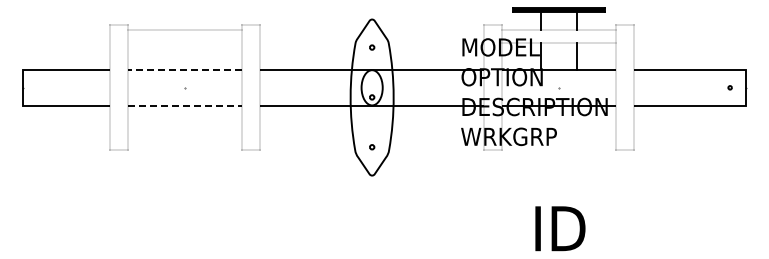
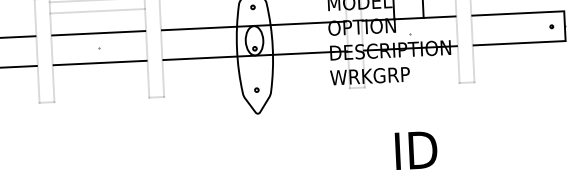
line: (185, 43) -> (97, 11), added
line: (184, 69) -> (98, 32), dashed -> solid
line: (185, 105) -> (100, 62), dashed -> solid

